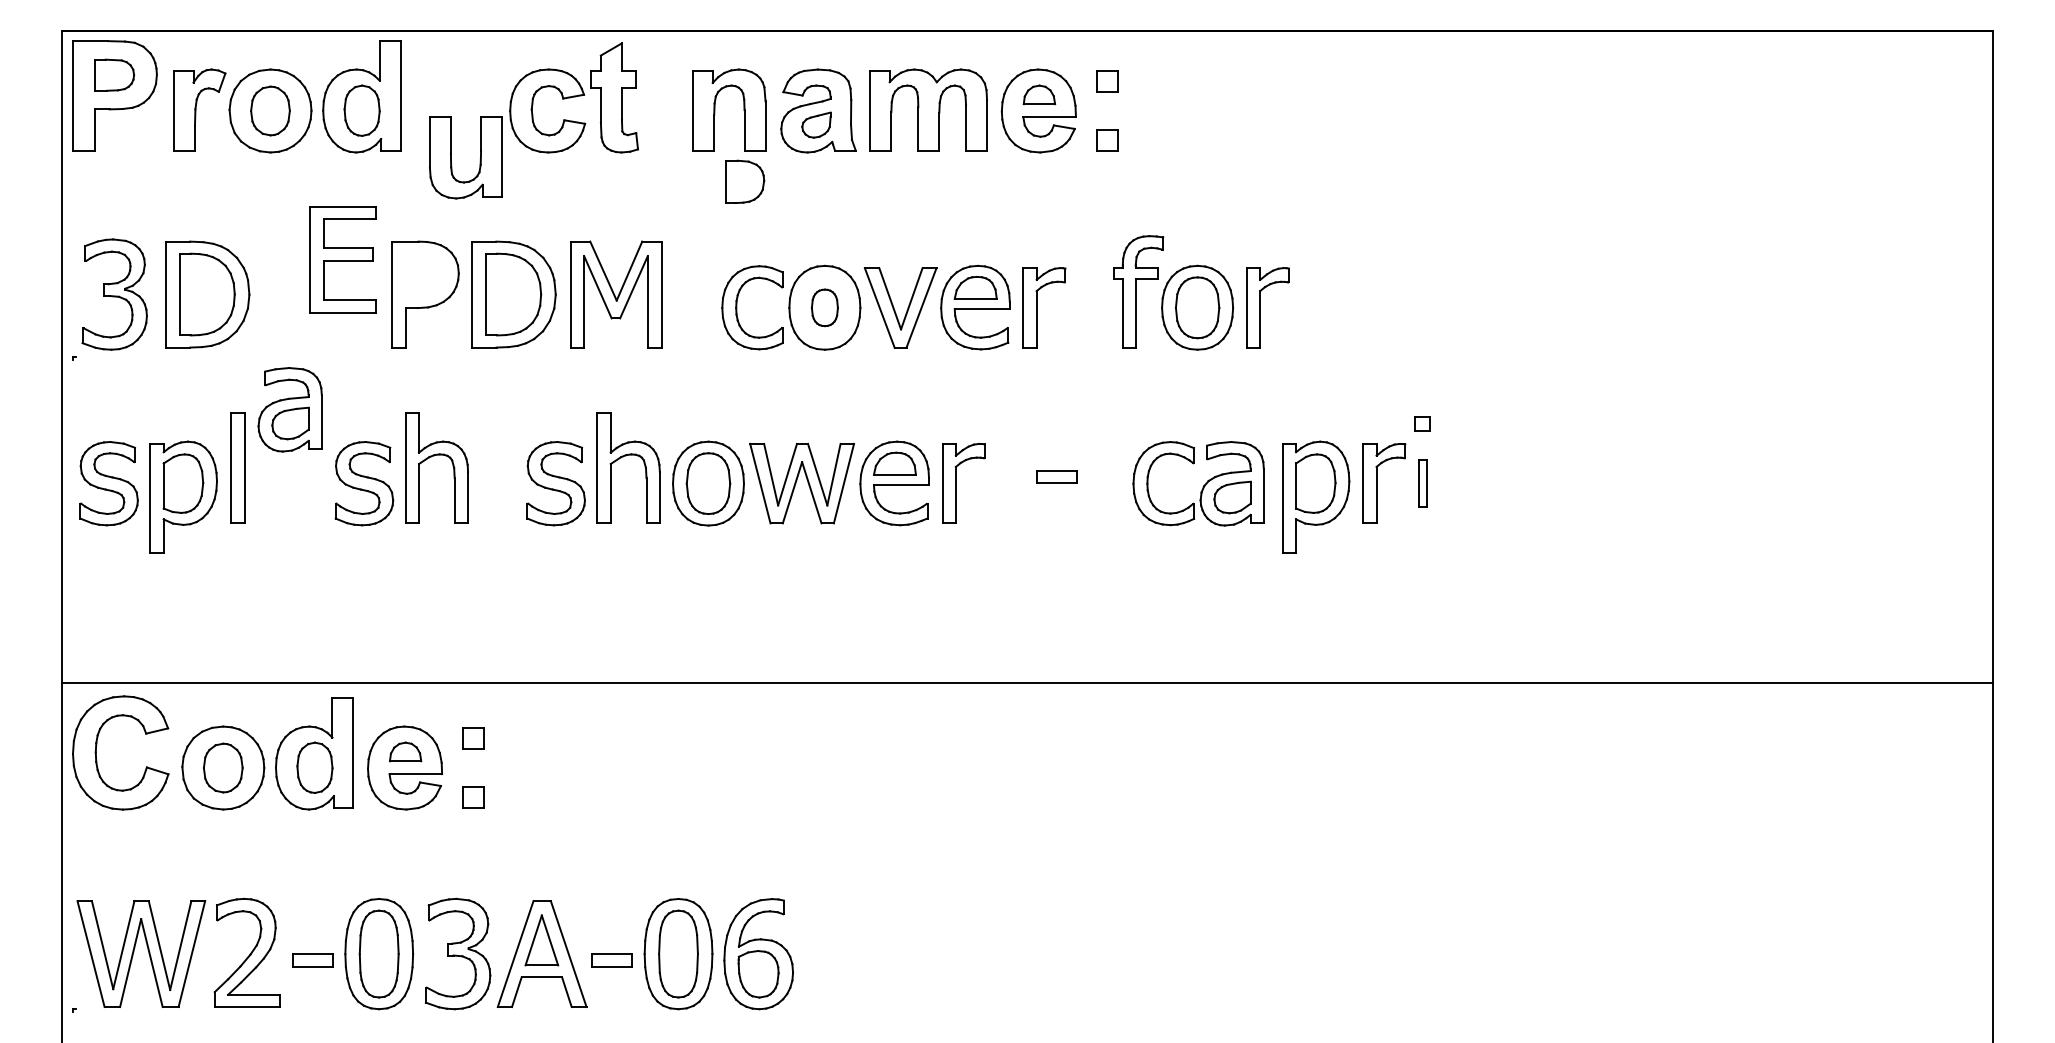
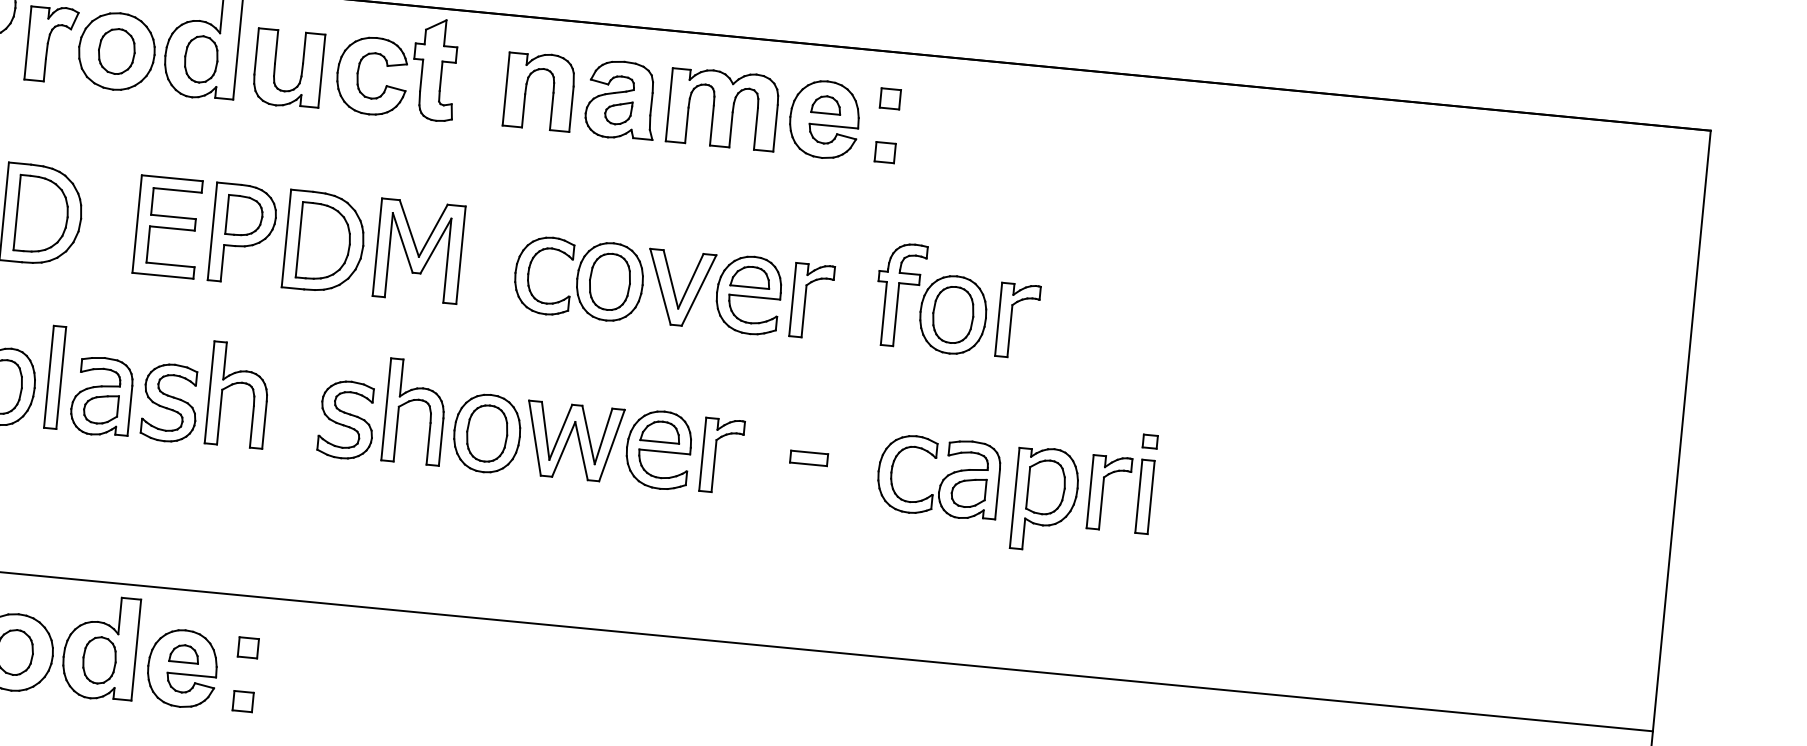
part: (451, 157) -> (275, 67), moved
part: (745, 181) -> (245, 215), moved
part: (342, 259) -> (166, 226), moved
part: (824, 307) -> (609, 281), size x1.67
part: (289, 409) -> (101, 396), moved
part: (1422, 483) -> (1144, 496), size x1.67

